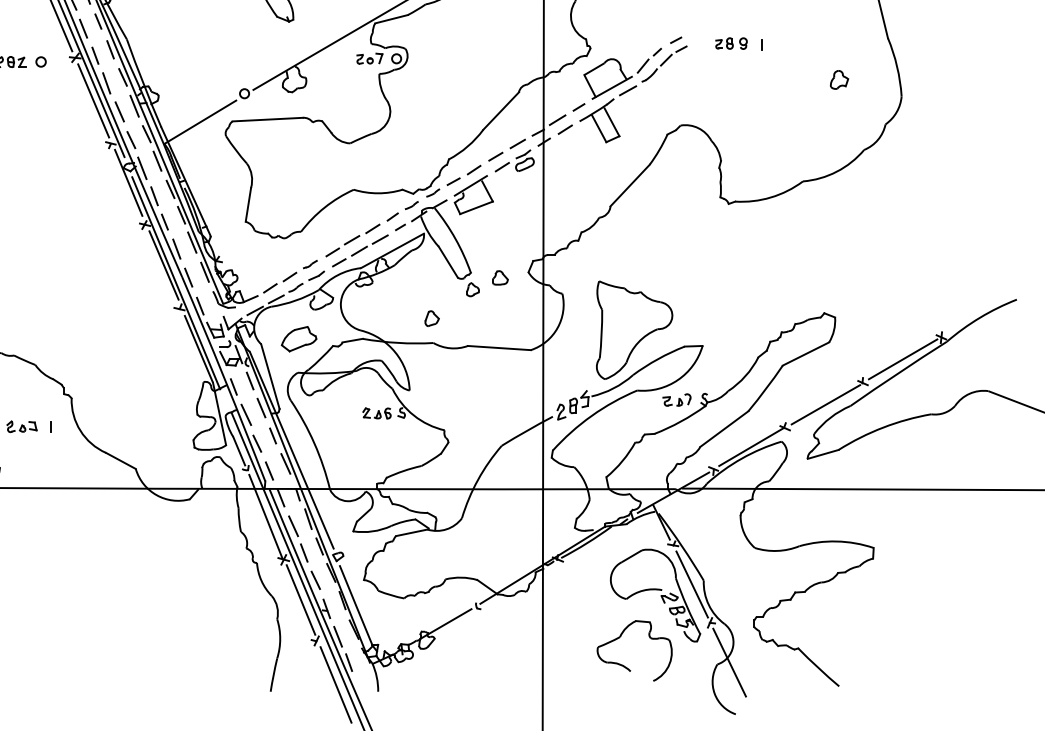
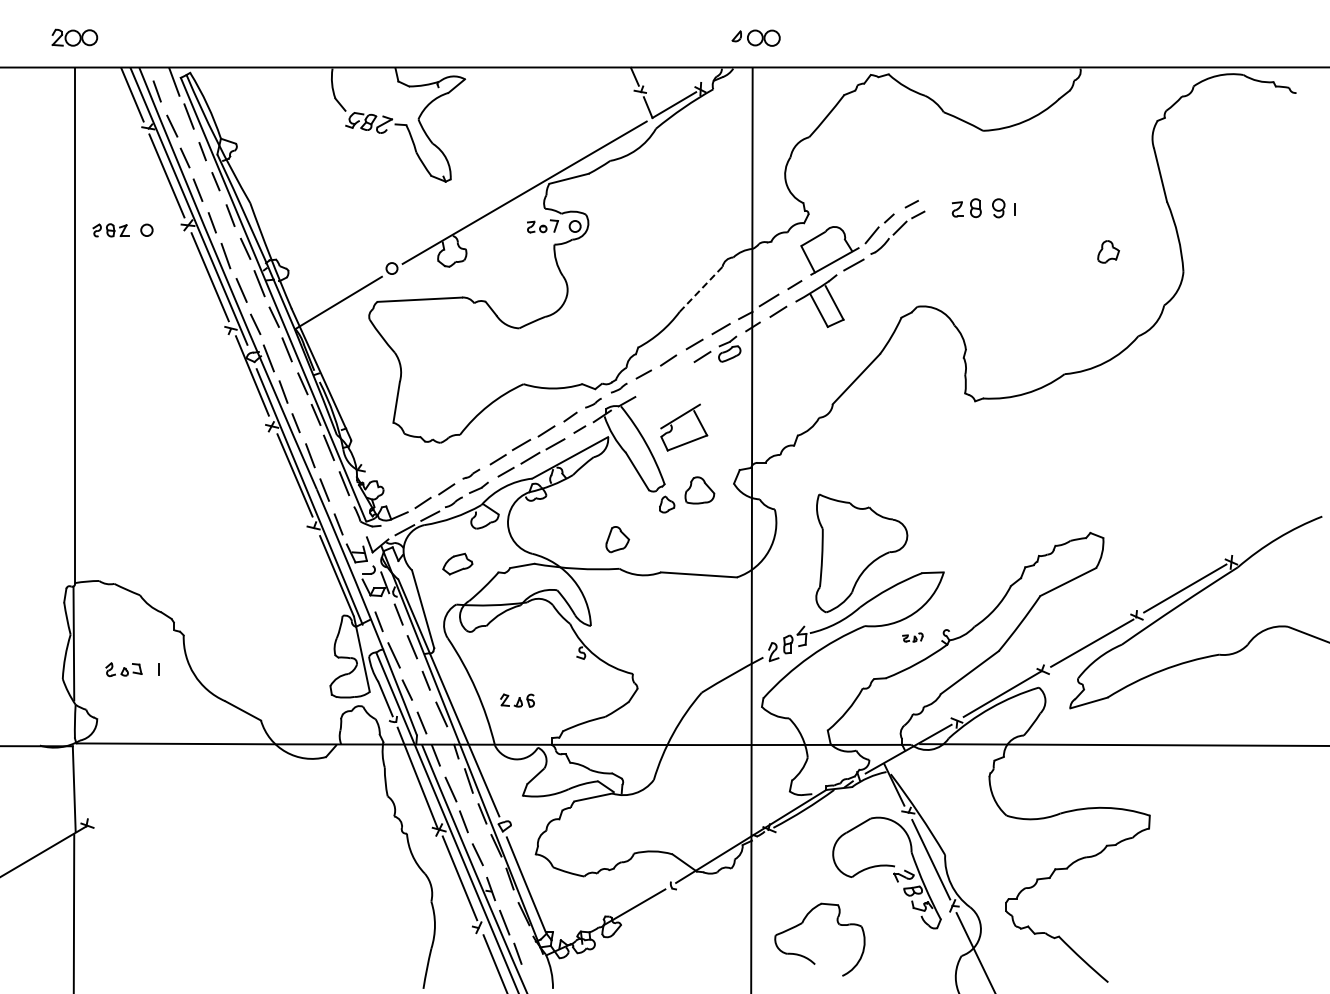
part: (731, 43) -> (978, 207), size x1.4
line: (501, 111) -> (701, 289), solid -> dashed
part: (474, 194) -> (684, 427), moved
part: (500, 277) -> (700, 490), size x1.6
part: (432, 318) -> (618, 539), size x1.4
part: (298, 338) -> (457, 563), size x0.7
part: (676, 400) -> (912, 637), size x0.6
part: (376, 413) -> (517, 700), moved
part: (626, 666) -> (809, 958), moved

